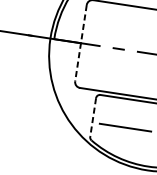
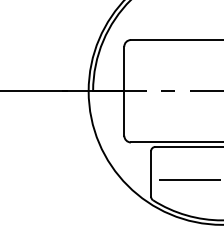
line: (81, 43) -> (124, 91), dashed -> solid
line: (93, 117) -> (151, 173), dashed -> solid

